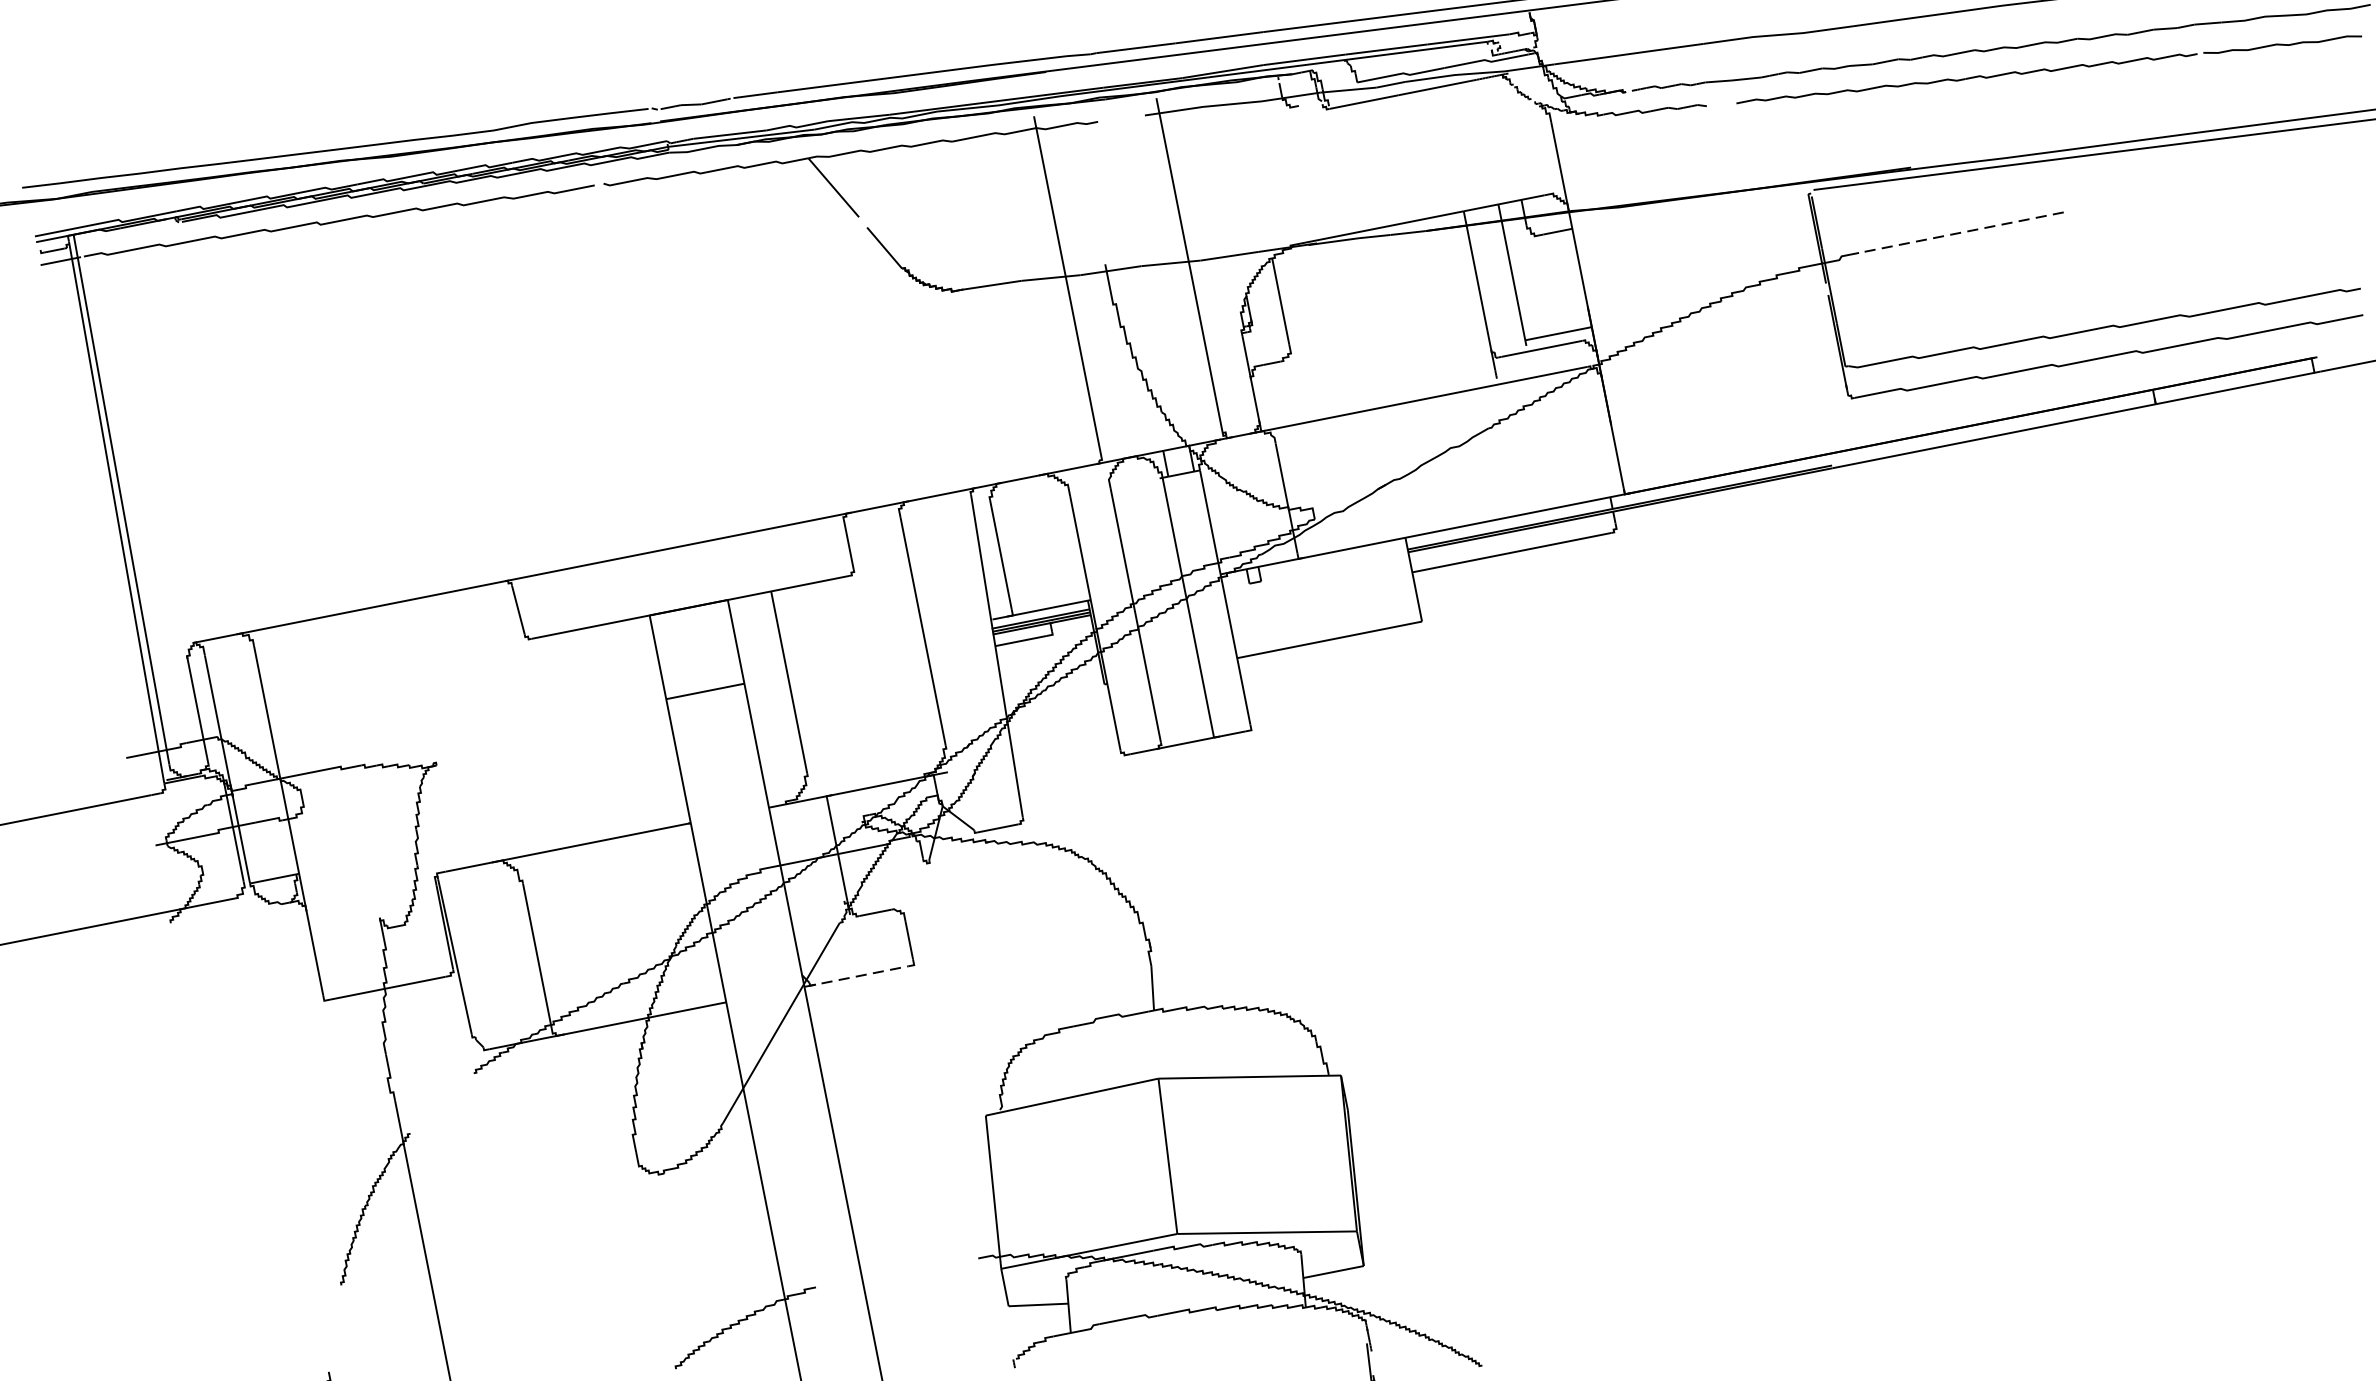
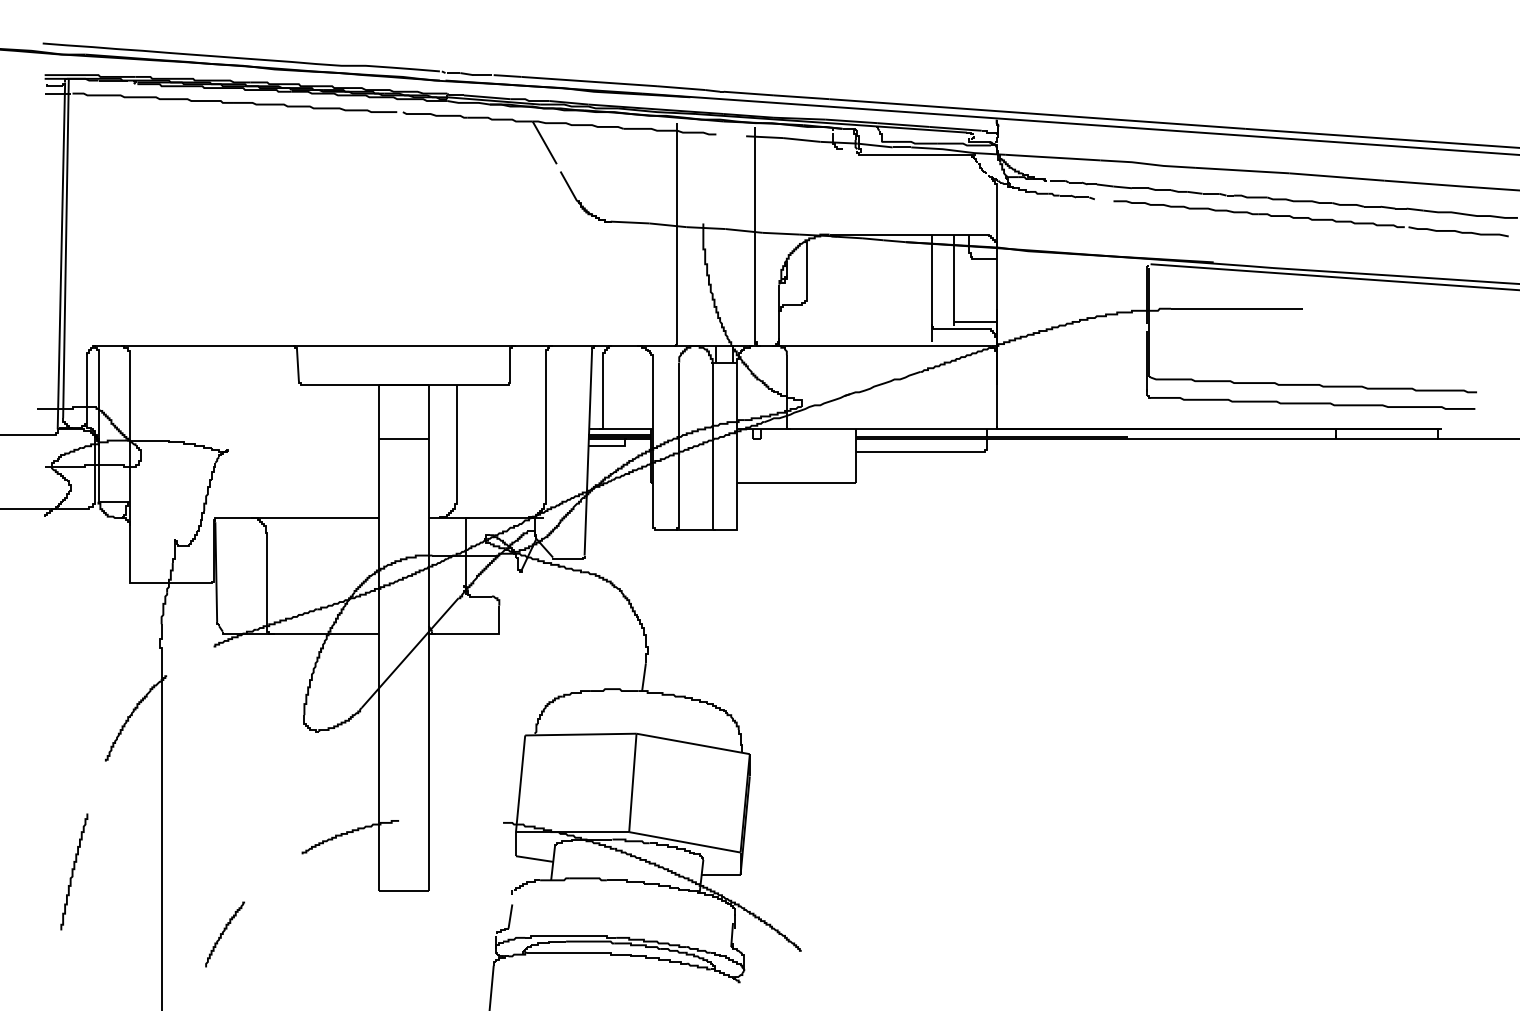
line: (1960, 232) -> (1236, 308), dashed -> solid
line: (856, 976) -> (462, 633), dashed -> solid

